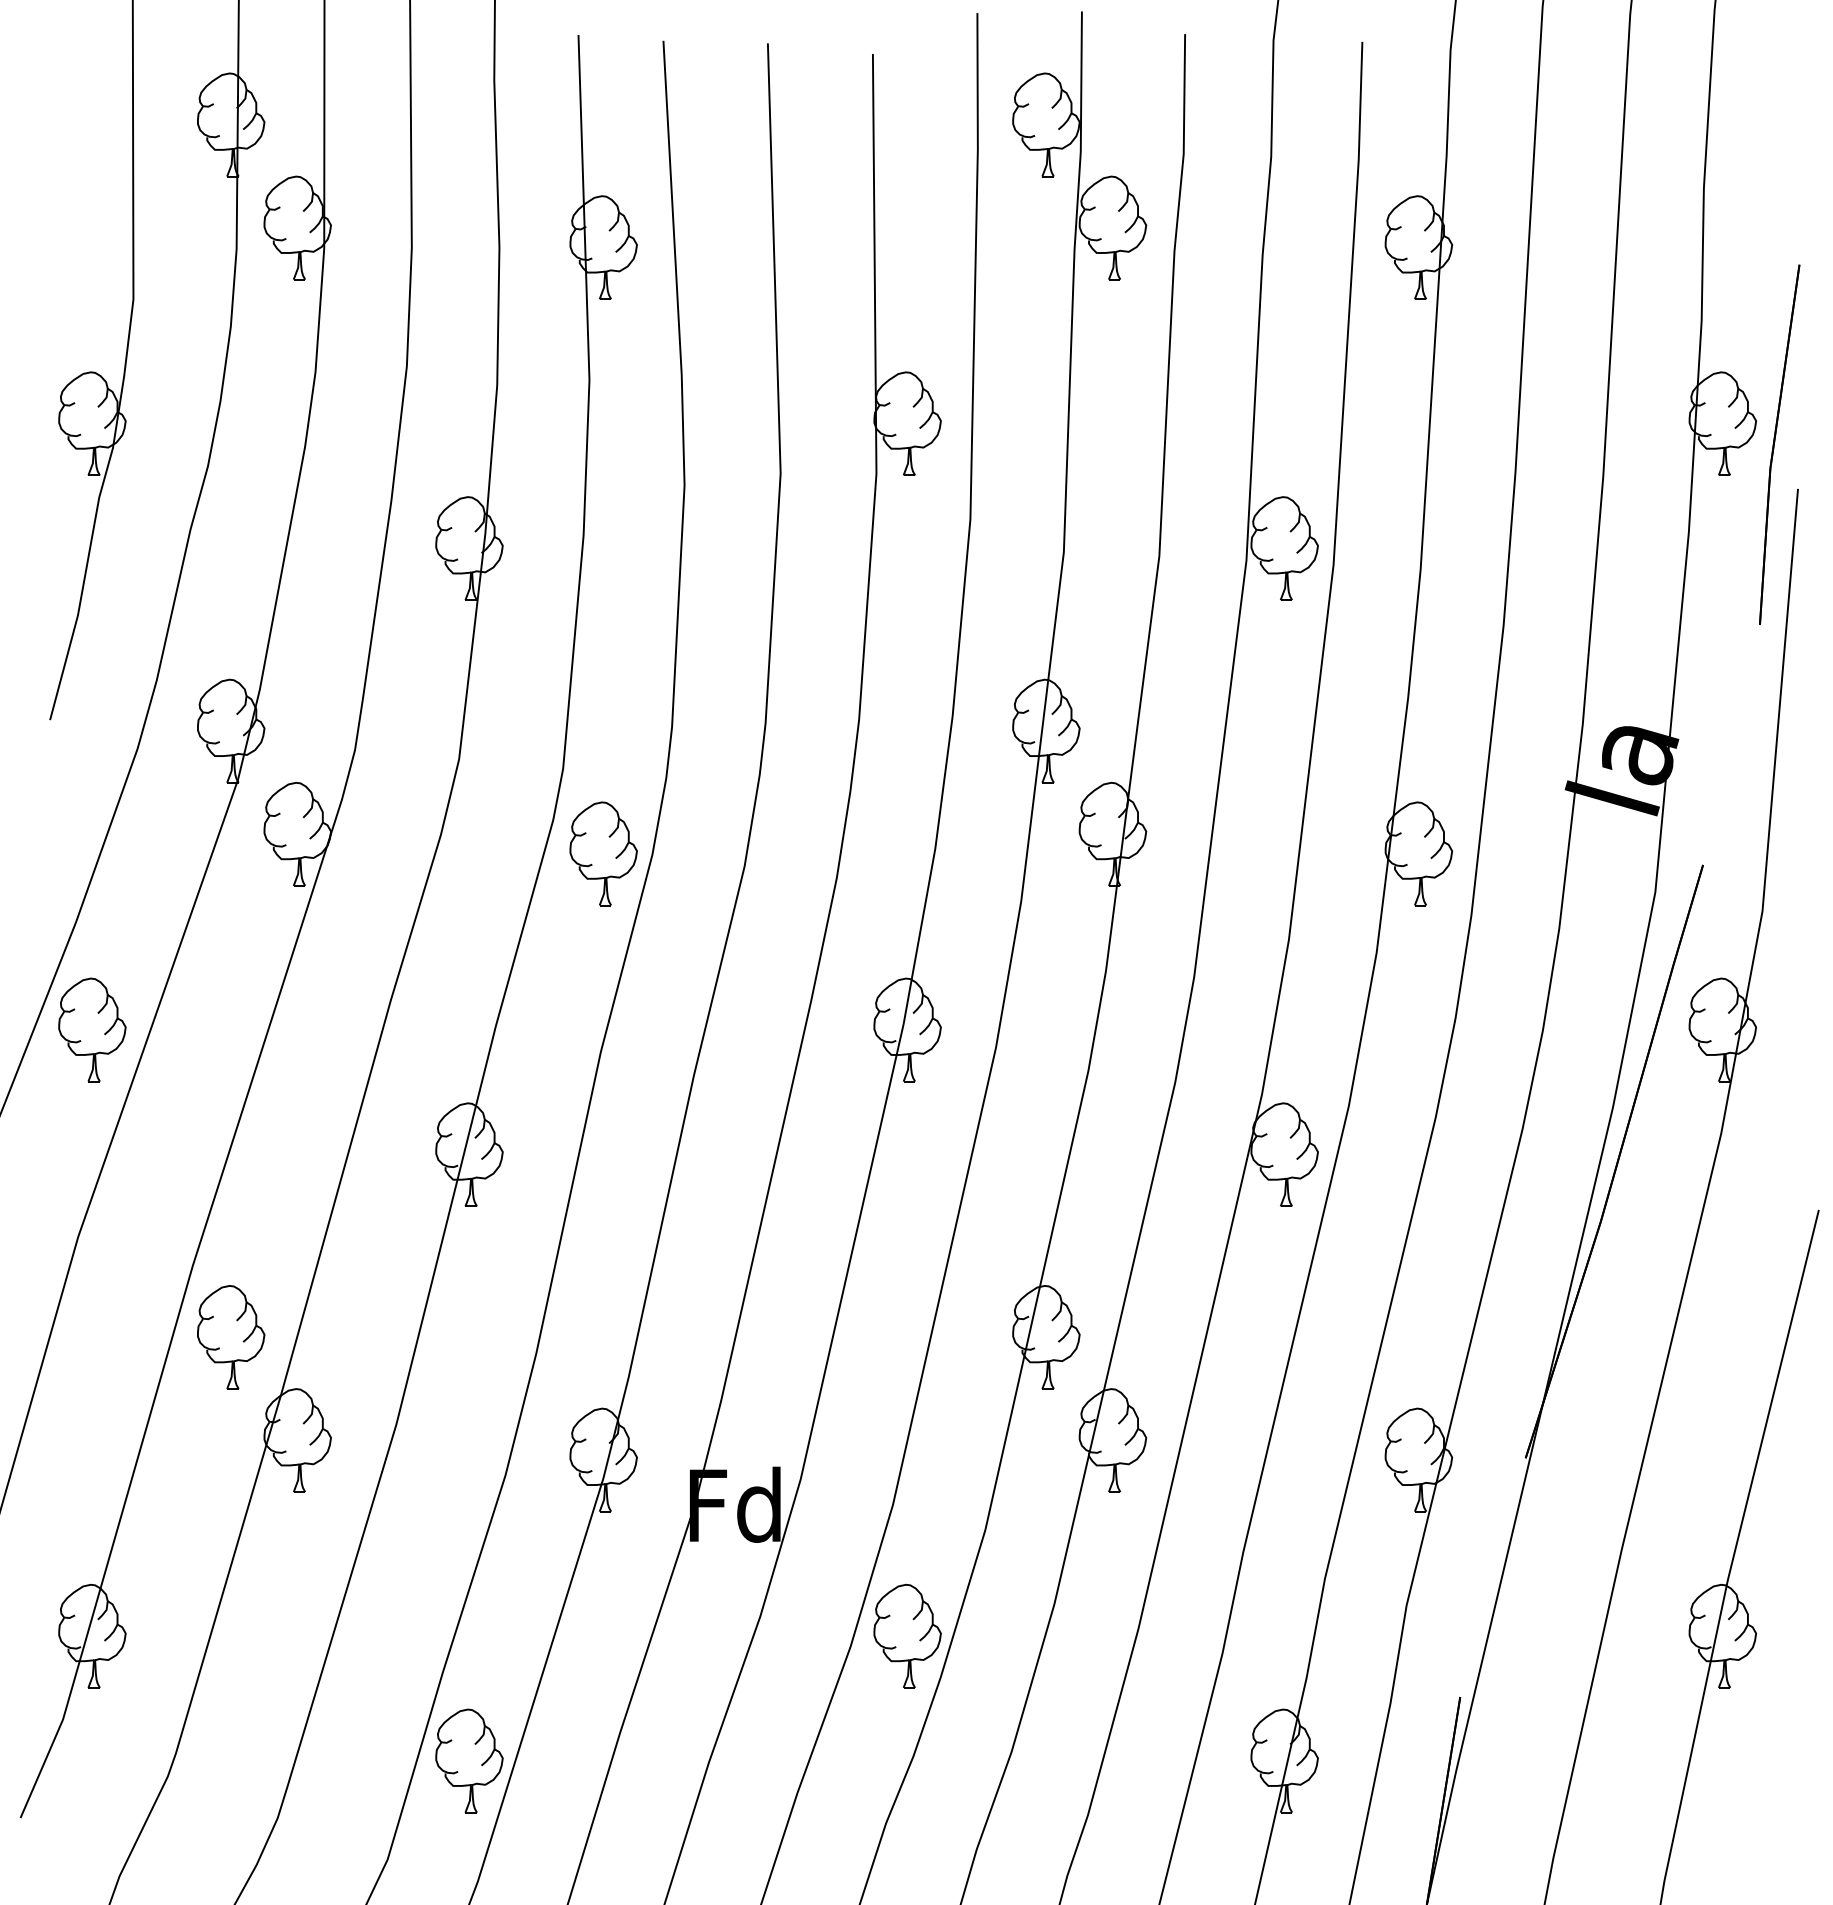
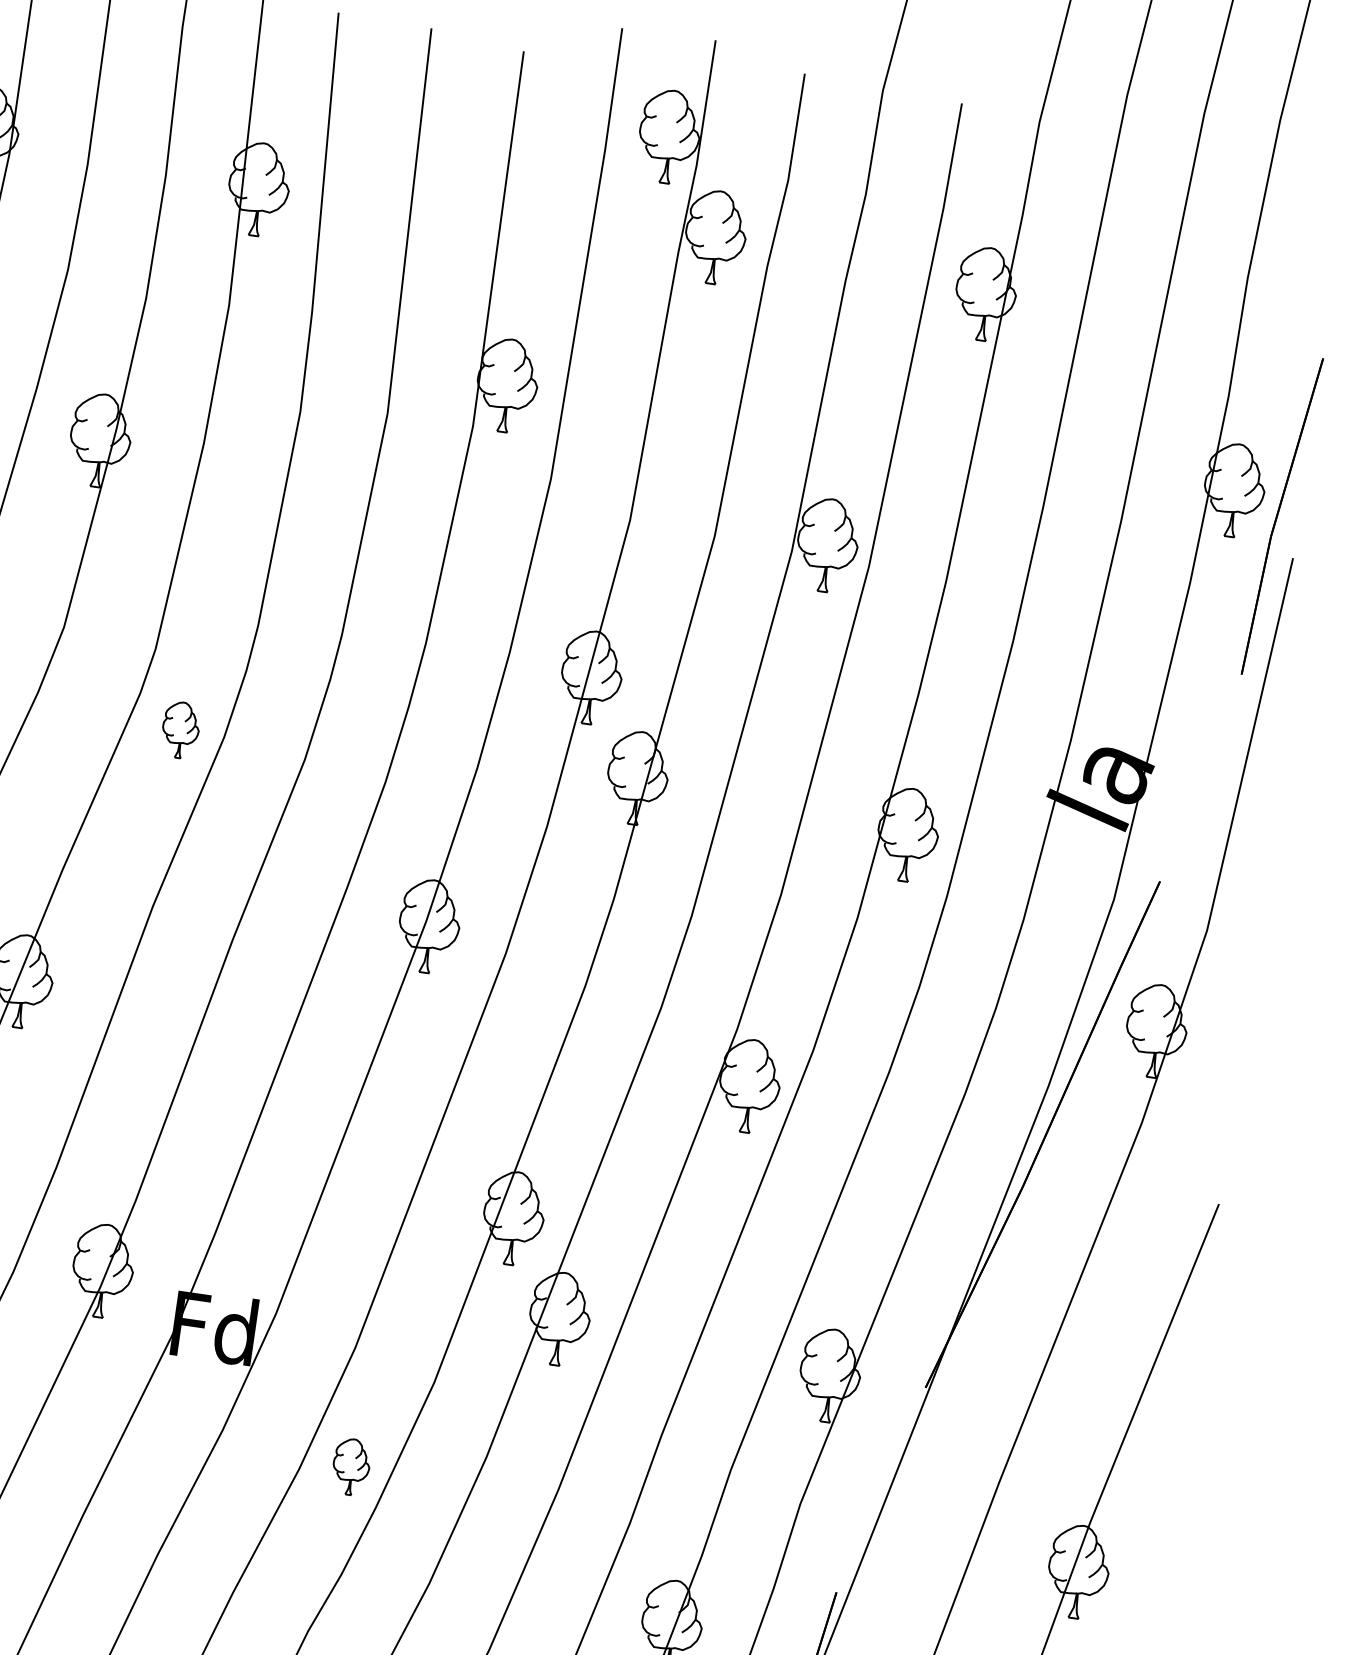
part: (603, 853) -> (180, 729), size x0.6
part: (907, 1635) -> (351, 1466), size x0.6

